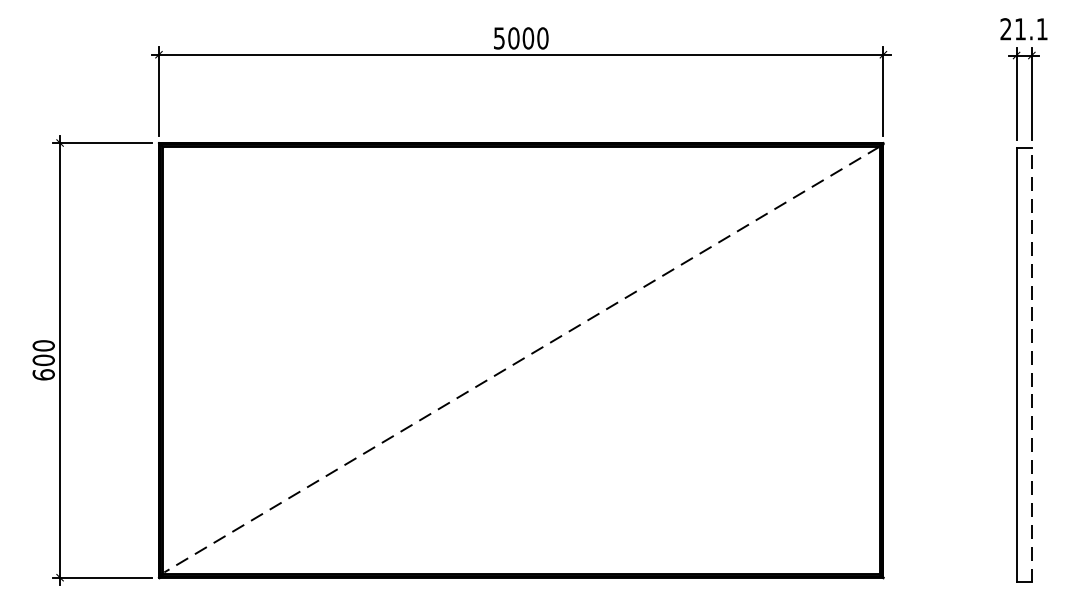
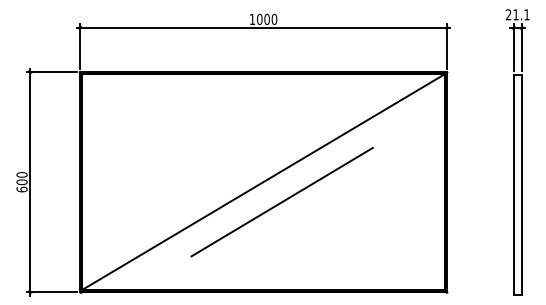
text: (499, 38) -> (252, 19), 5000 -> 1000
line: (521, 358) -> (263, 181), dashed -> solid
line: (1031, 364) -> (521, 184), dashed -> solid
line: (556, 398) -> (281, 201), added

